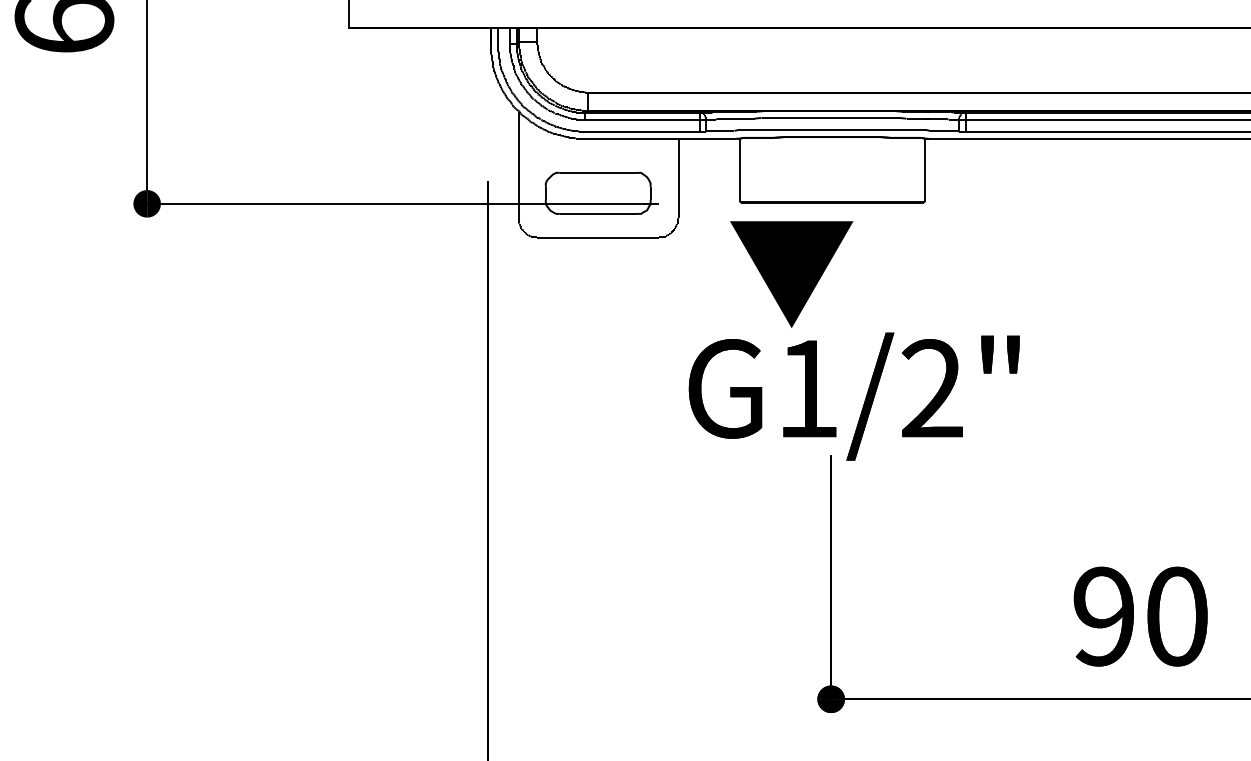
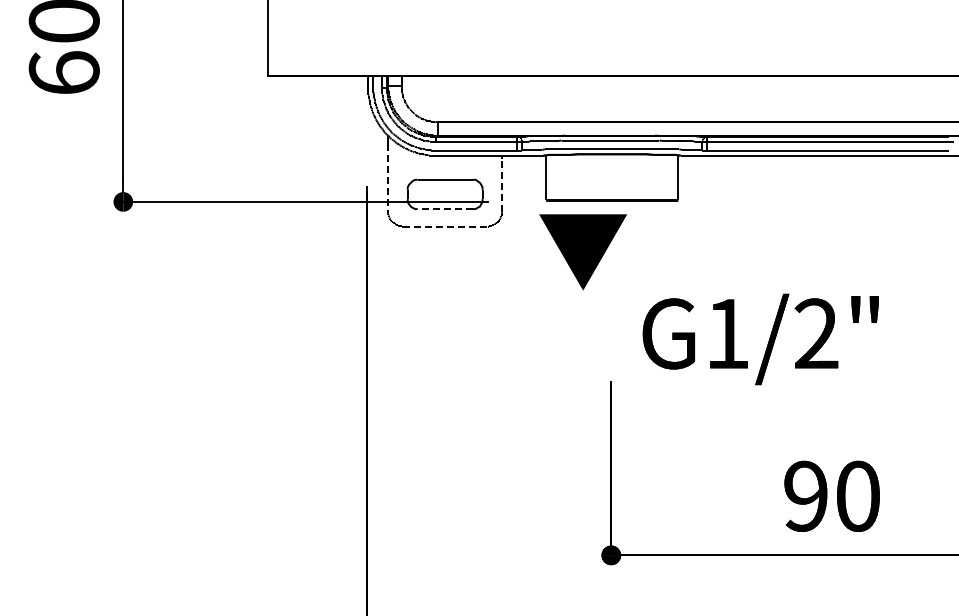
line: (518, 169) -> (388, 177), solid -> dashed
line: (678, 179) -> (502, 184), solid -> dashed
line: (597, 214) -> (444, 209), solid -> dashed
line: (598, 238) -> (445, 226), solid -> dashed
text: (853, 396) -> (760, 339), moved

